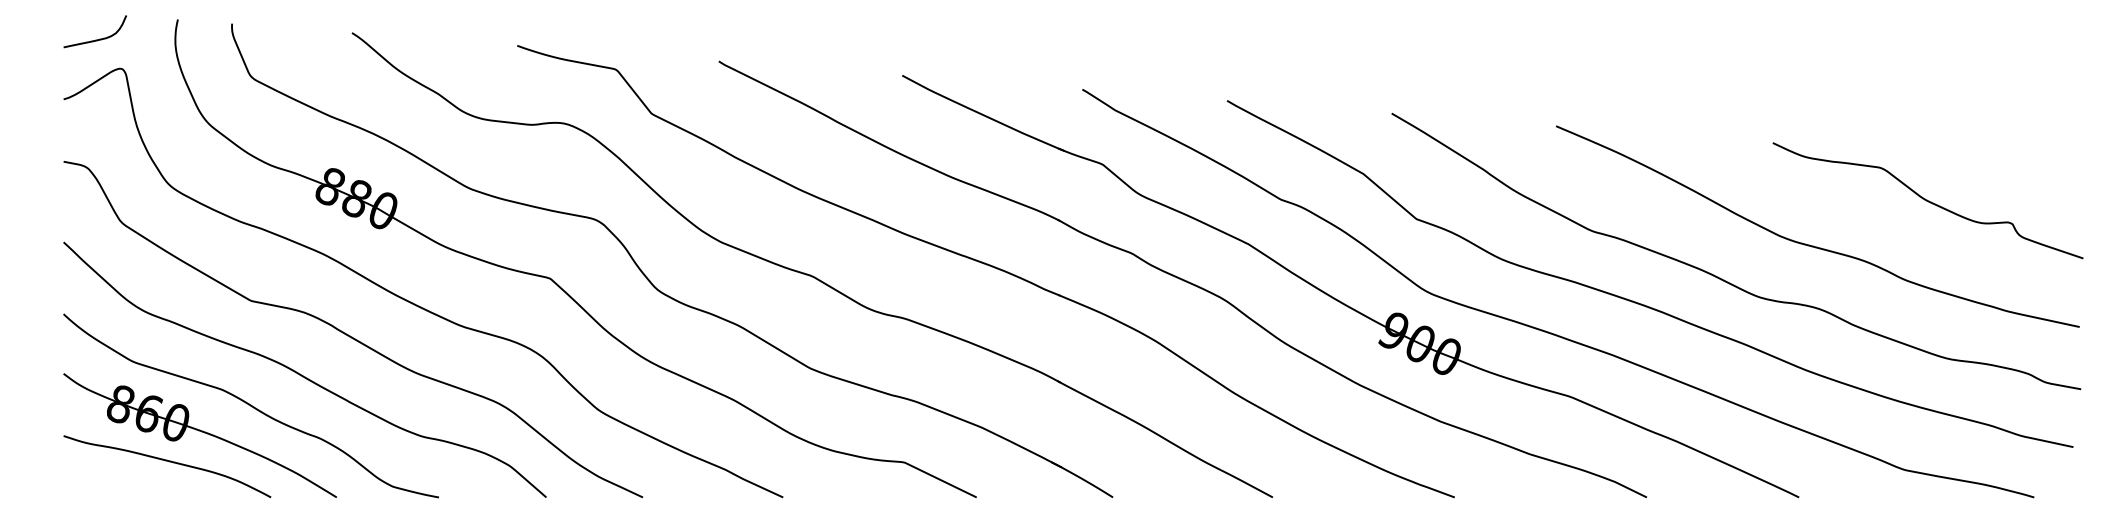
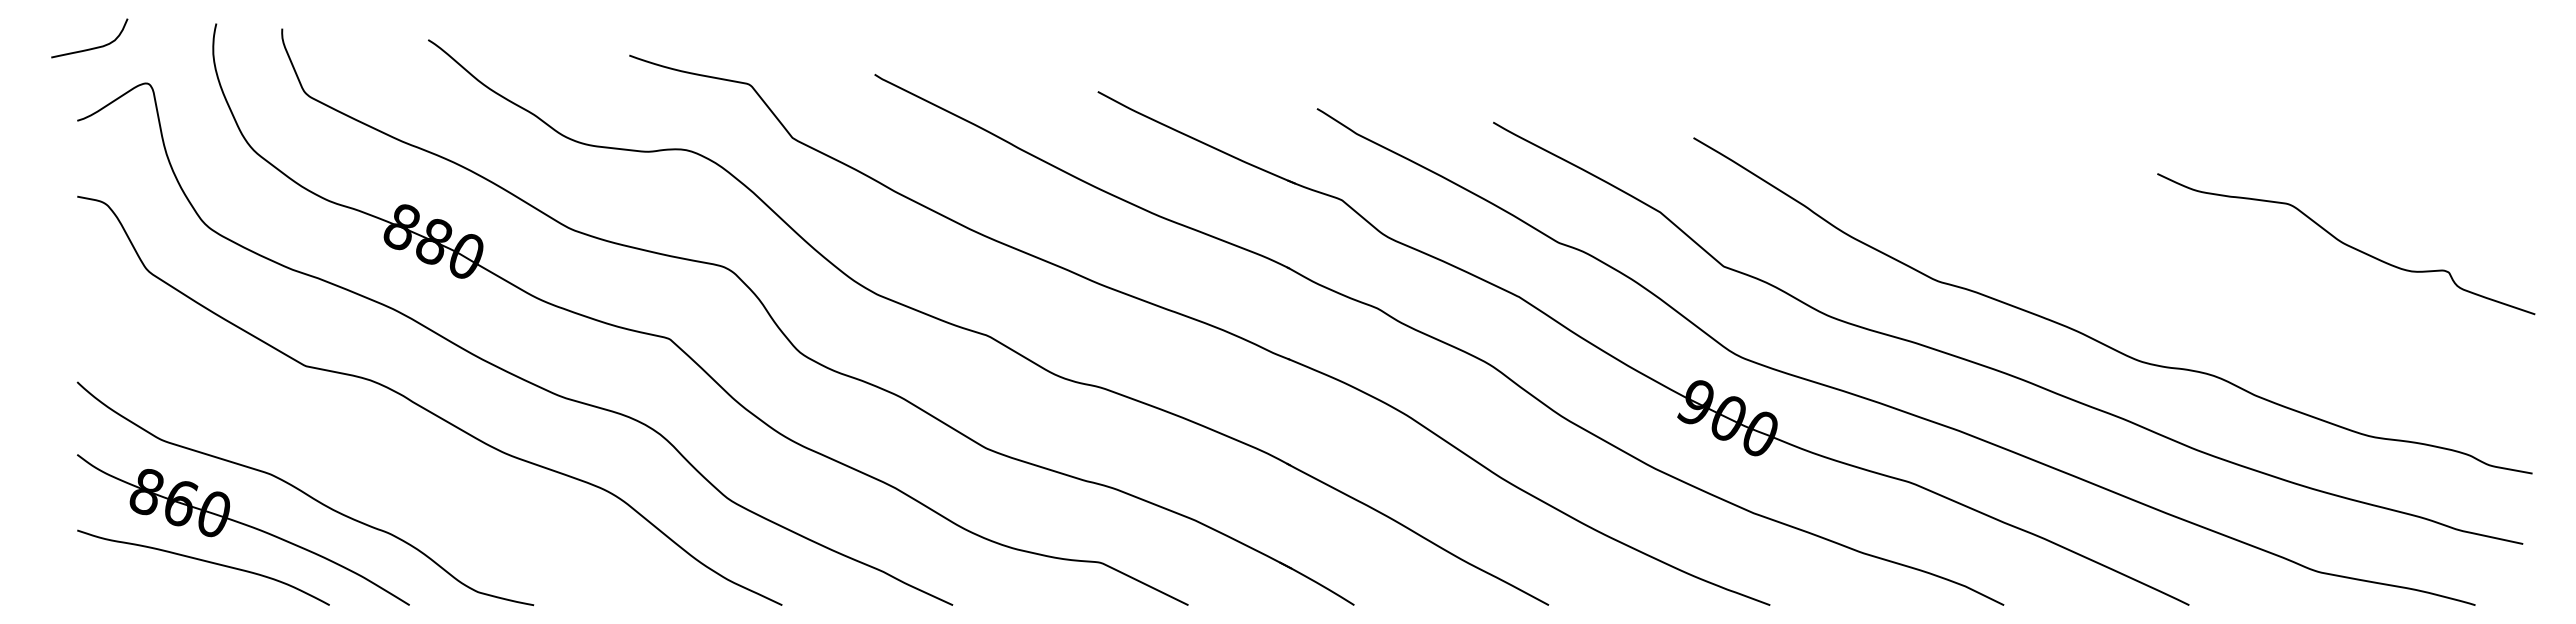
curve: (97, 39) -> (92, 47), moved
curve: (1812, 245) -> (2205, 298), removed
curve: (301, 374) -> (366, 455), removed

